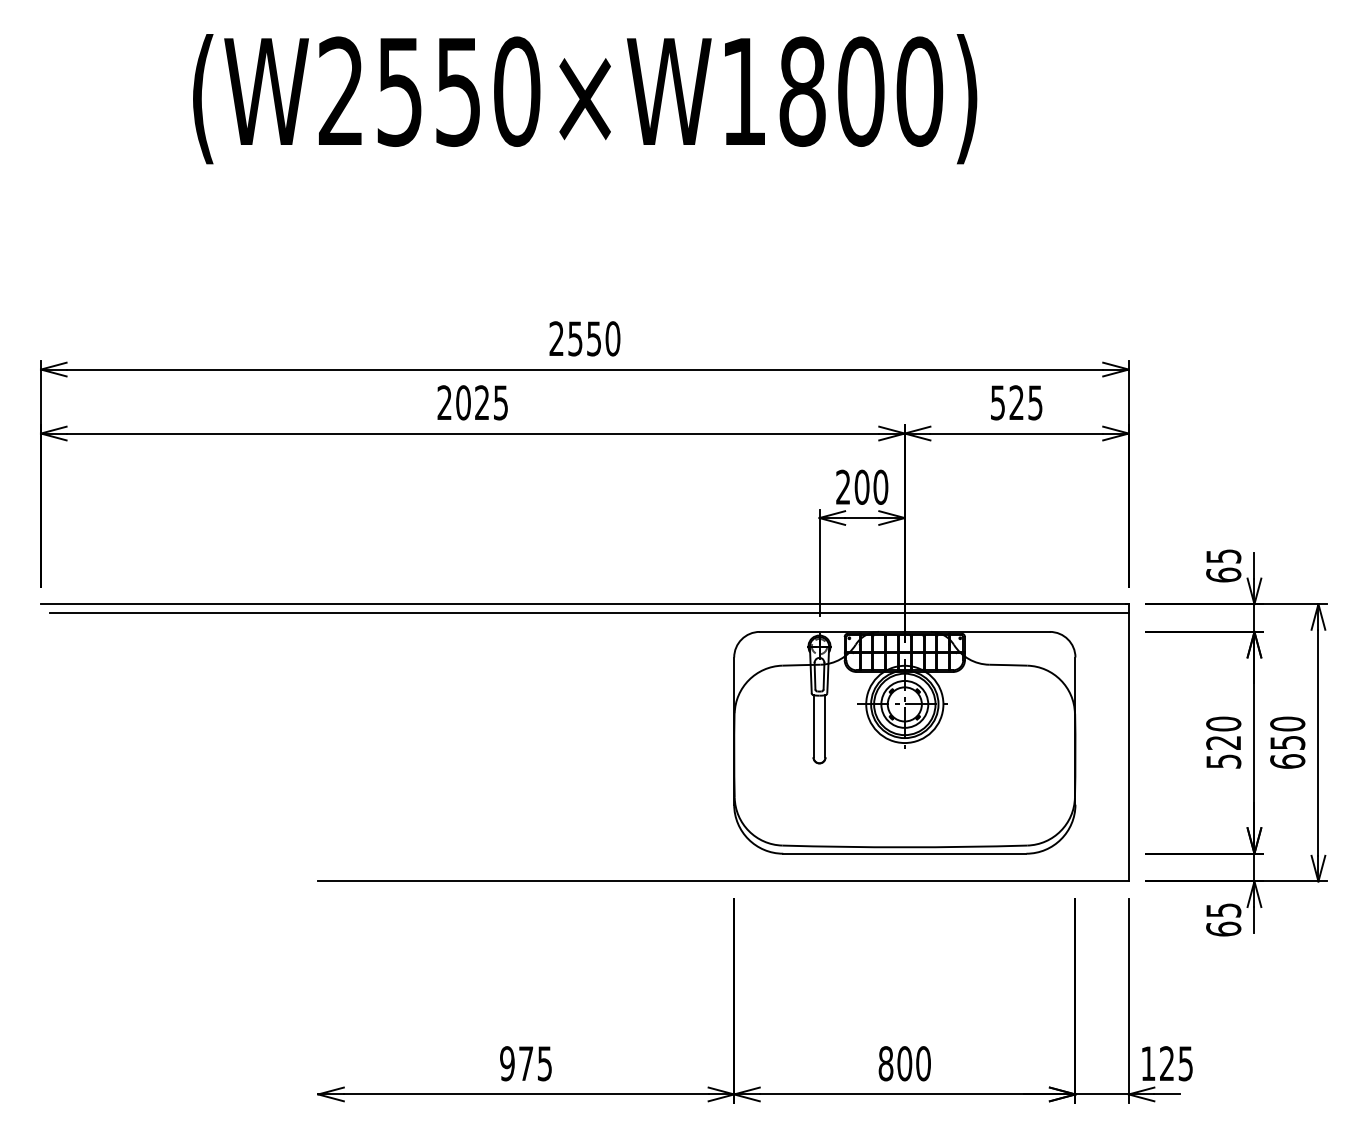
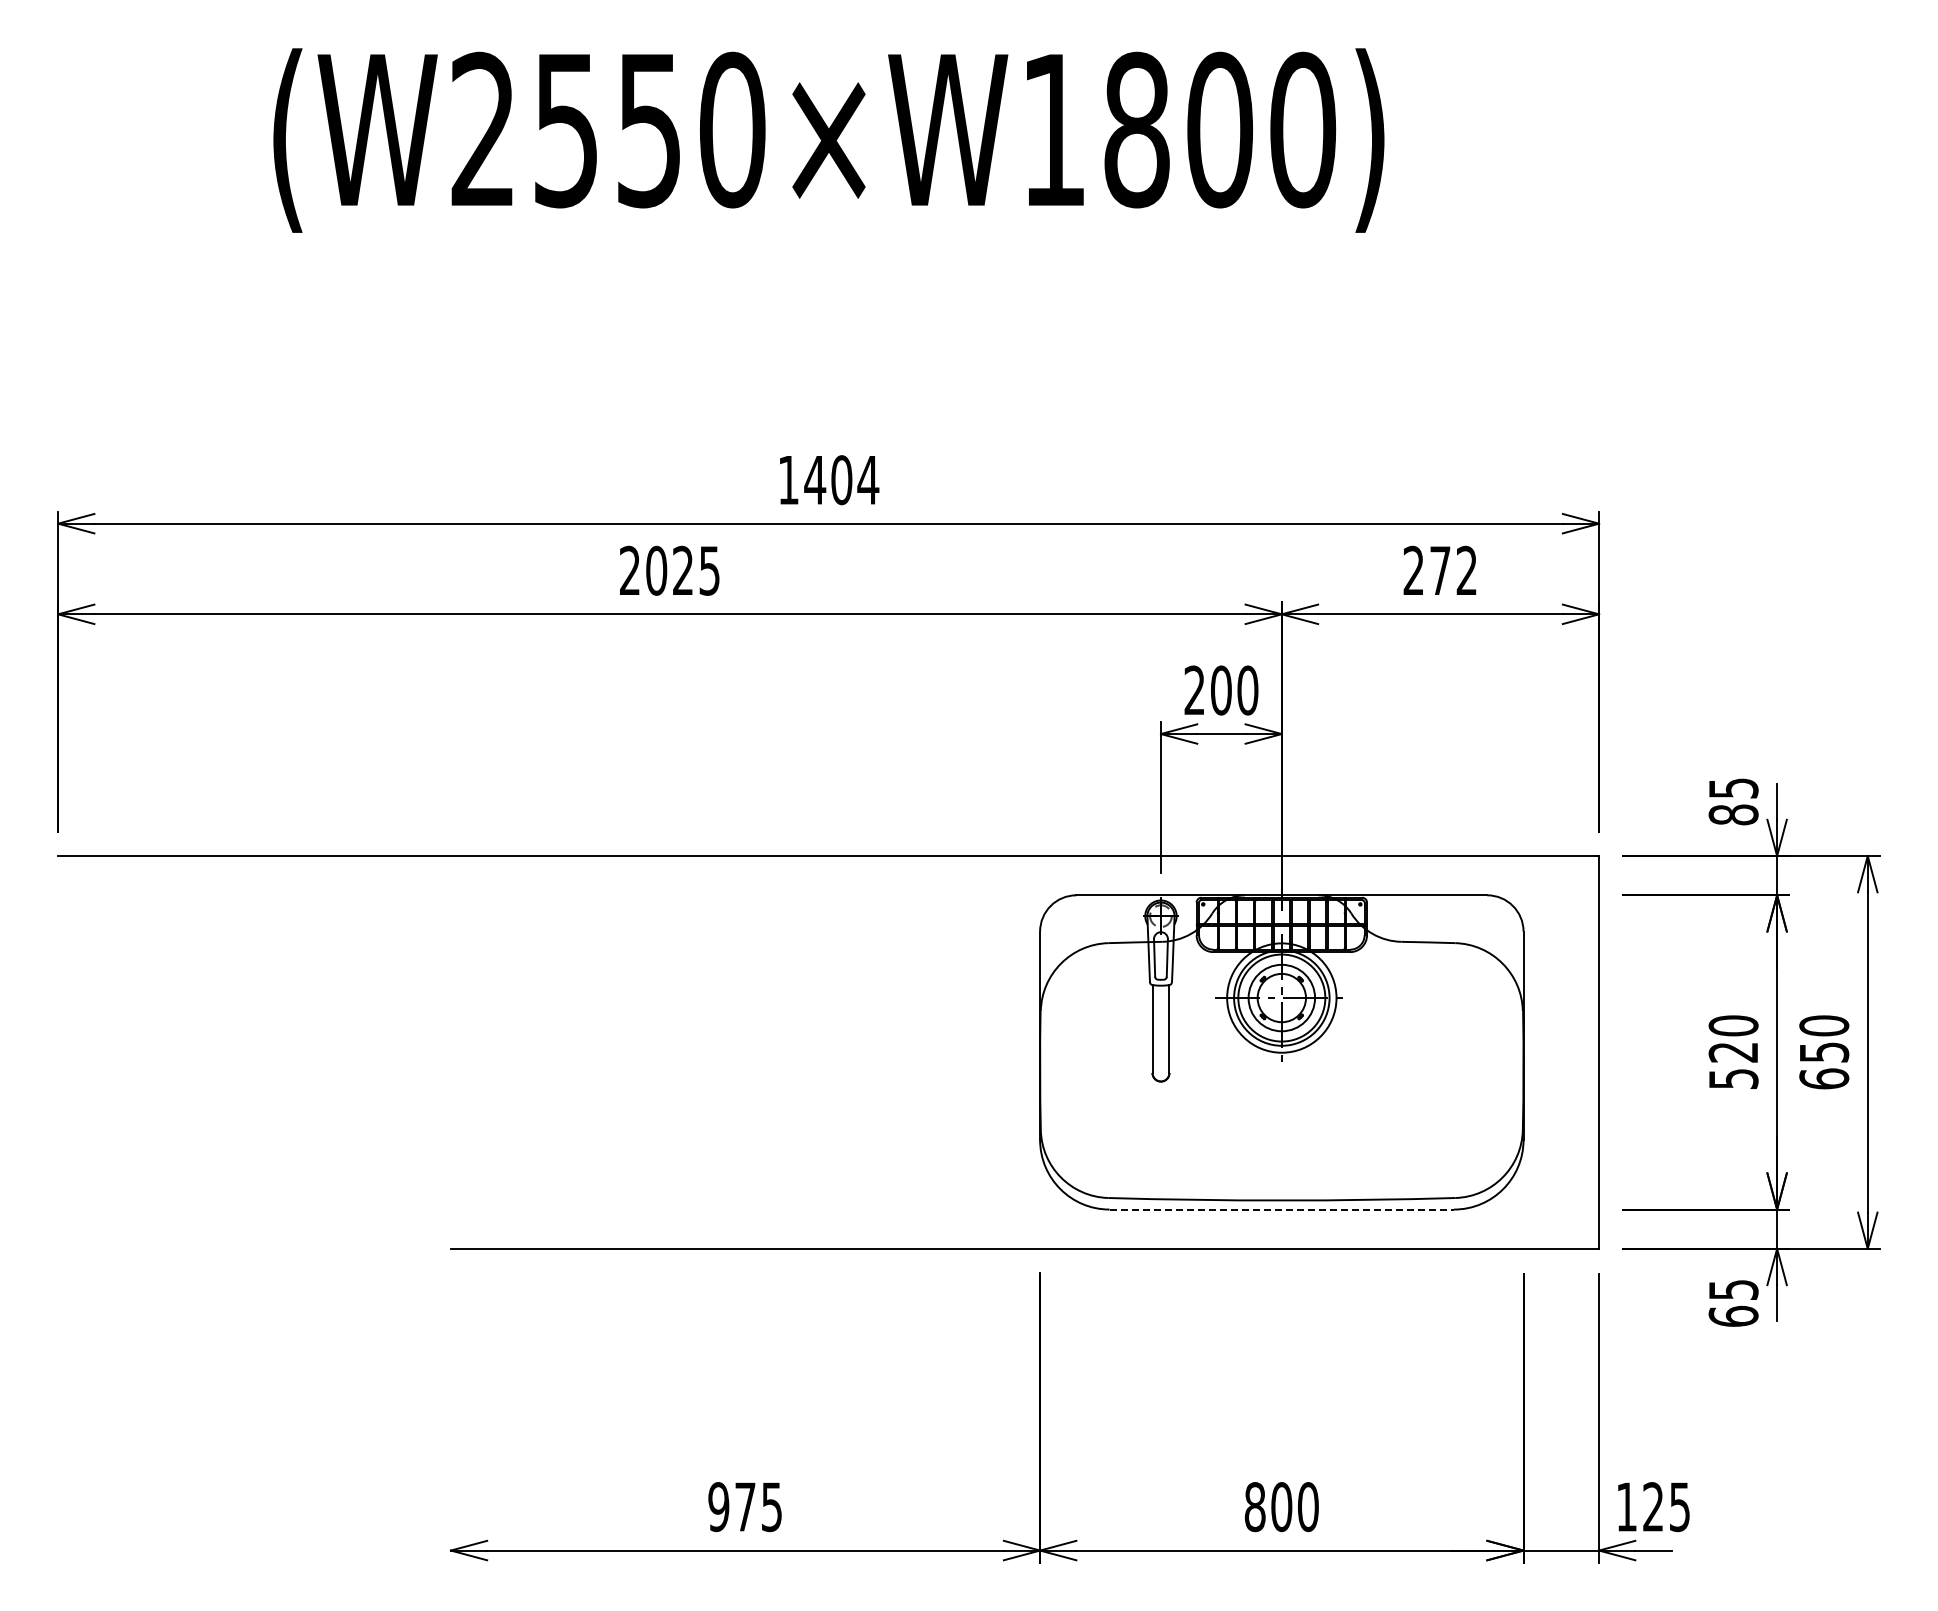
text: (584, 339) -> (828, 480), 2550 -> 1404
text: (1016, 402) -> (1439, 570), 525 -> 272
text: (1223, 574) -> (1733, 814), 65 -> 85
line: (589, 612) -> (834, 868), removed
line: (905, 853) -> (1282, 1209), solid -> dashed

